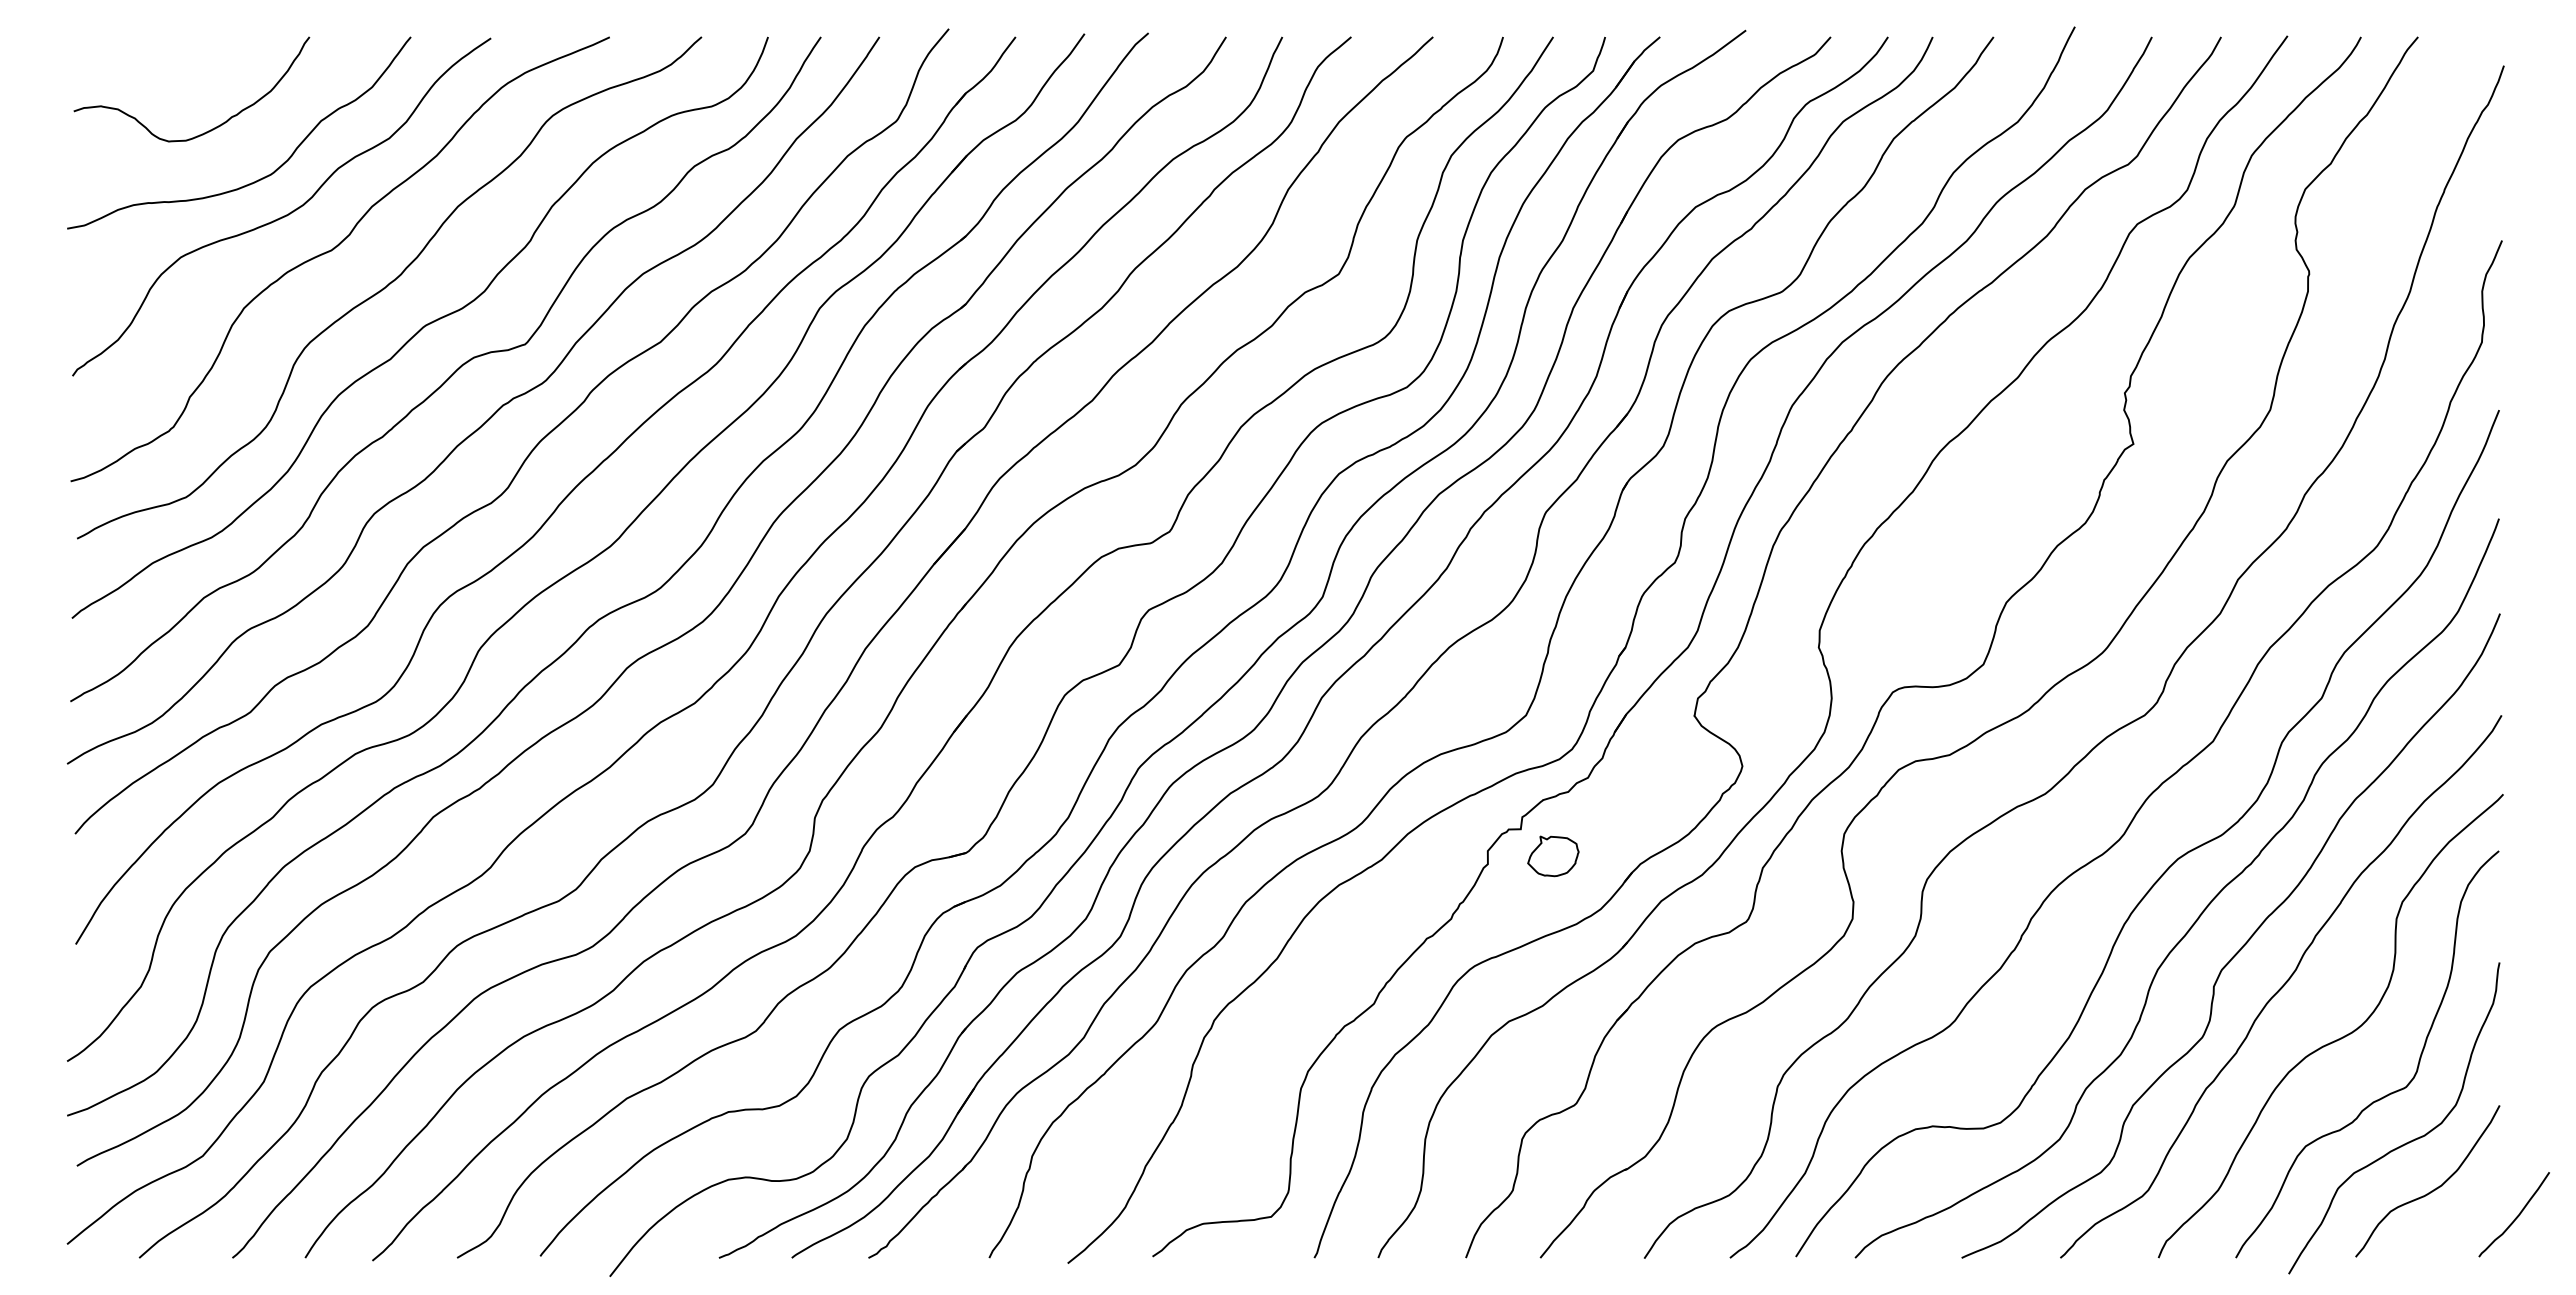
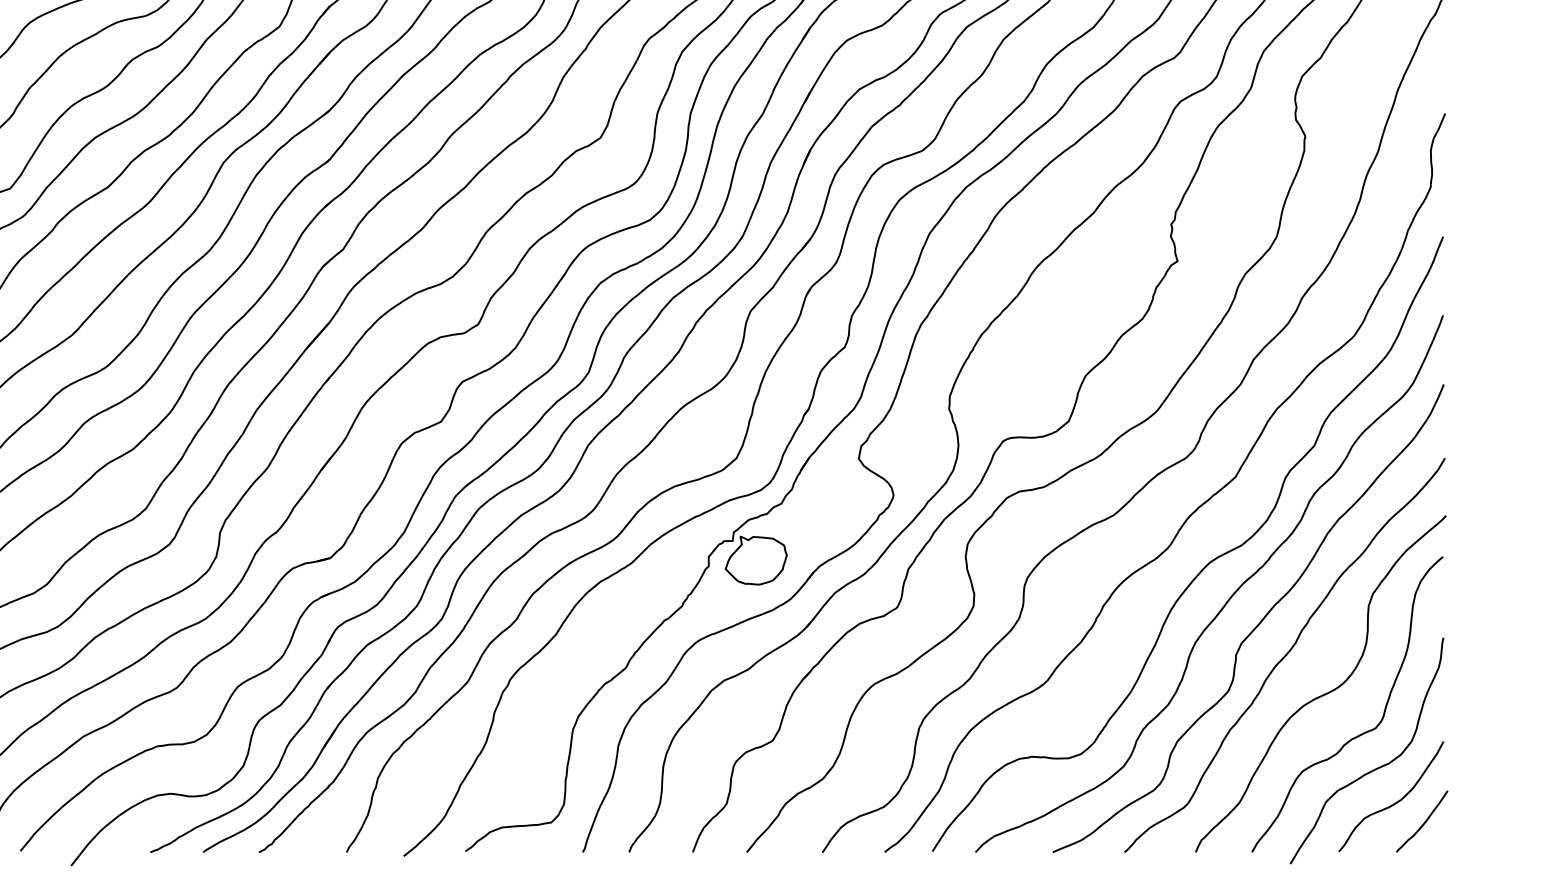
part: (1553, 856) -> (756, 560), size x1.67
curve: (2516, 1216) -> (1423, 822), moved

